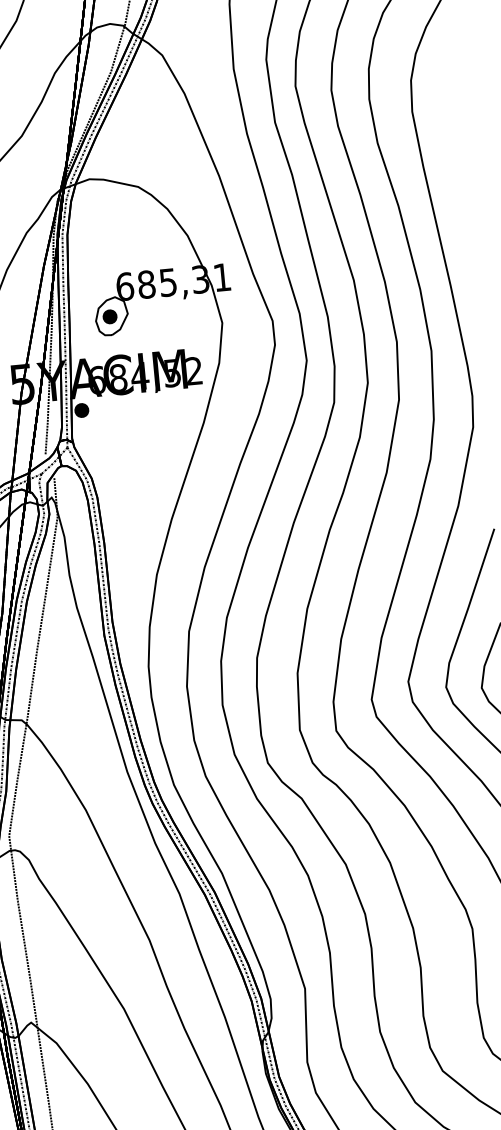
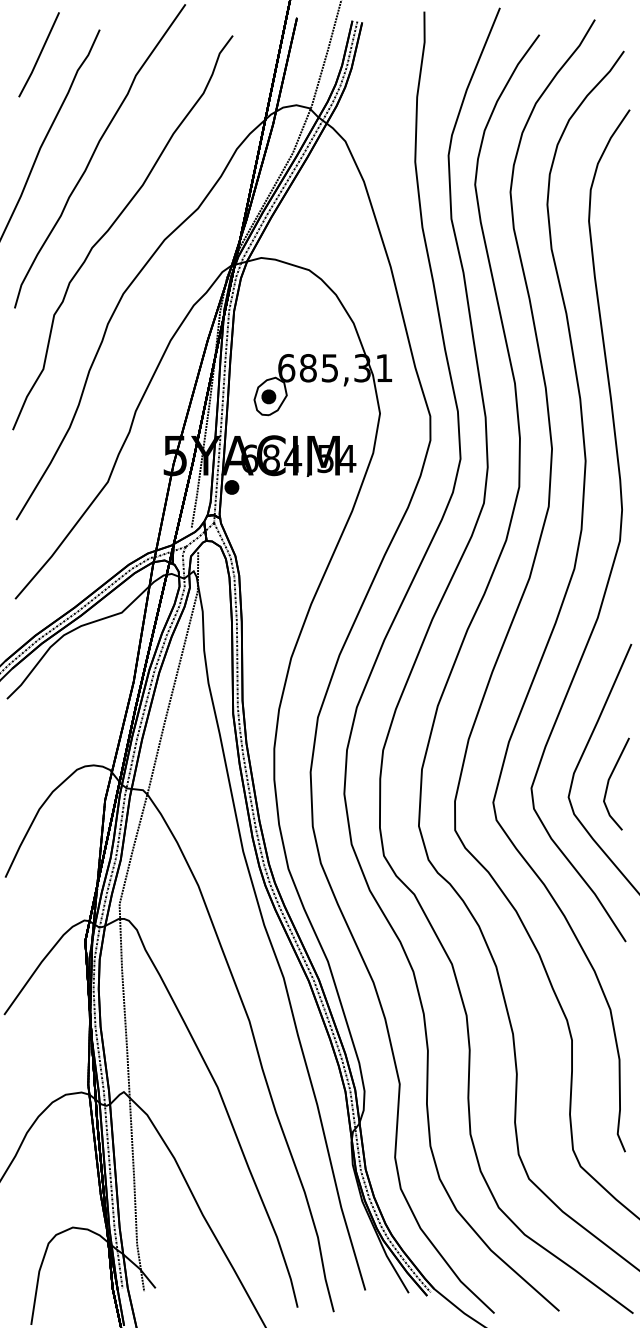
text: (195, 370) -> (348, 458), 684,52 -> 684,54

